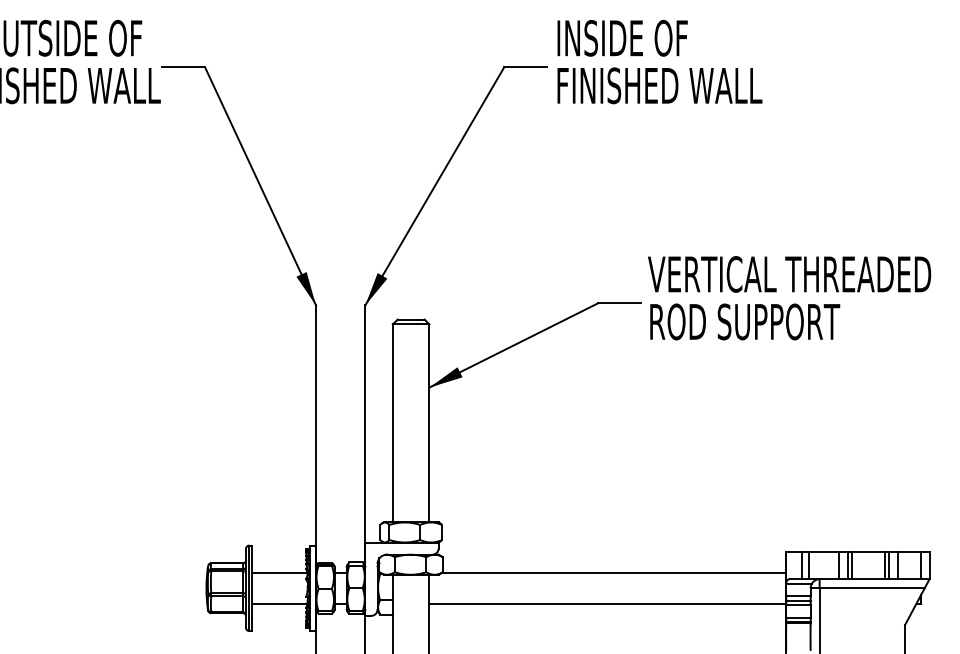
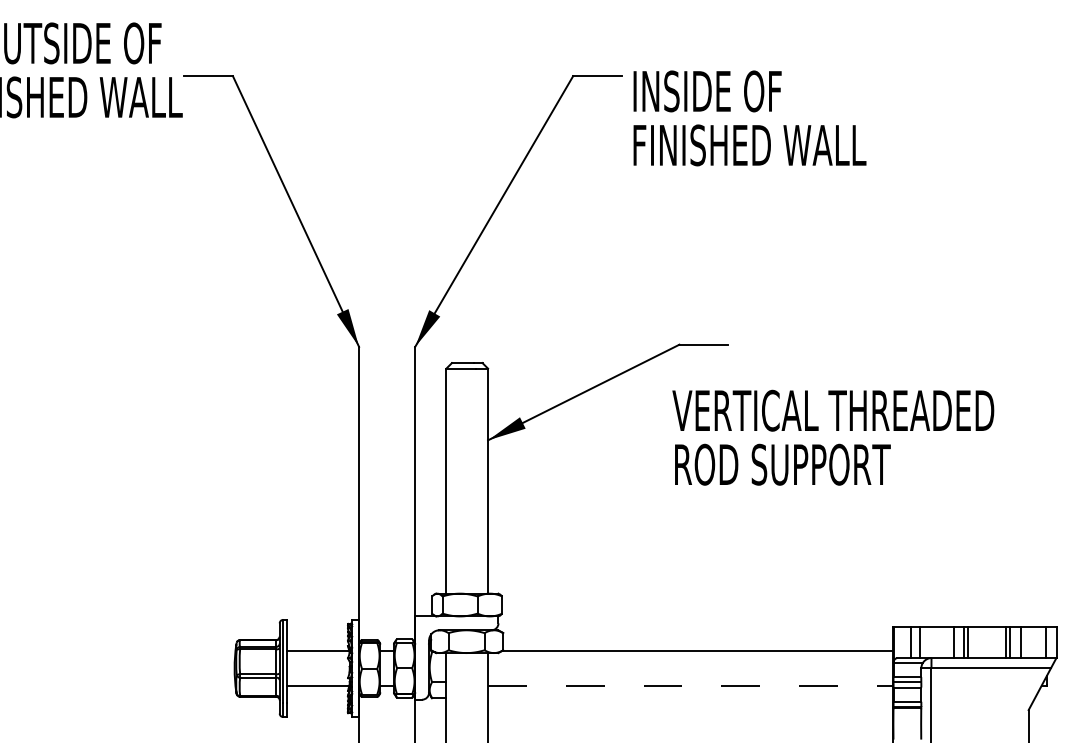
text: (659, 62) -> (749, 118), moved
text: (789, 297) -> (833, 437), moved
line: (607, 603) -> (690, 685), solid -> dashed

